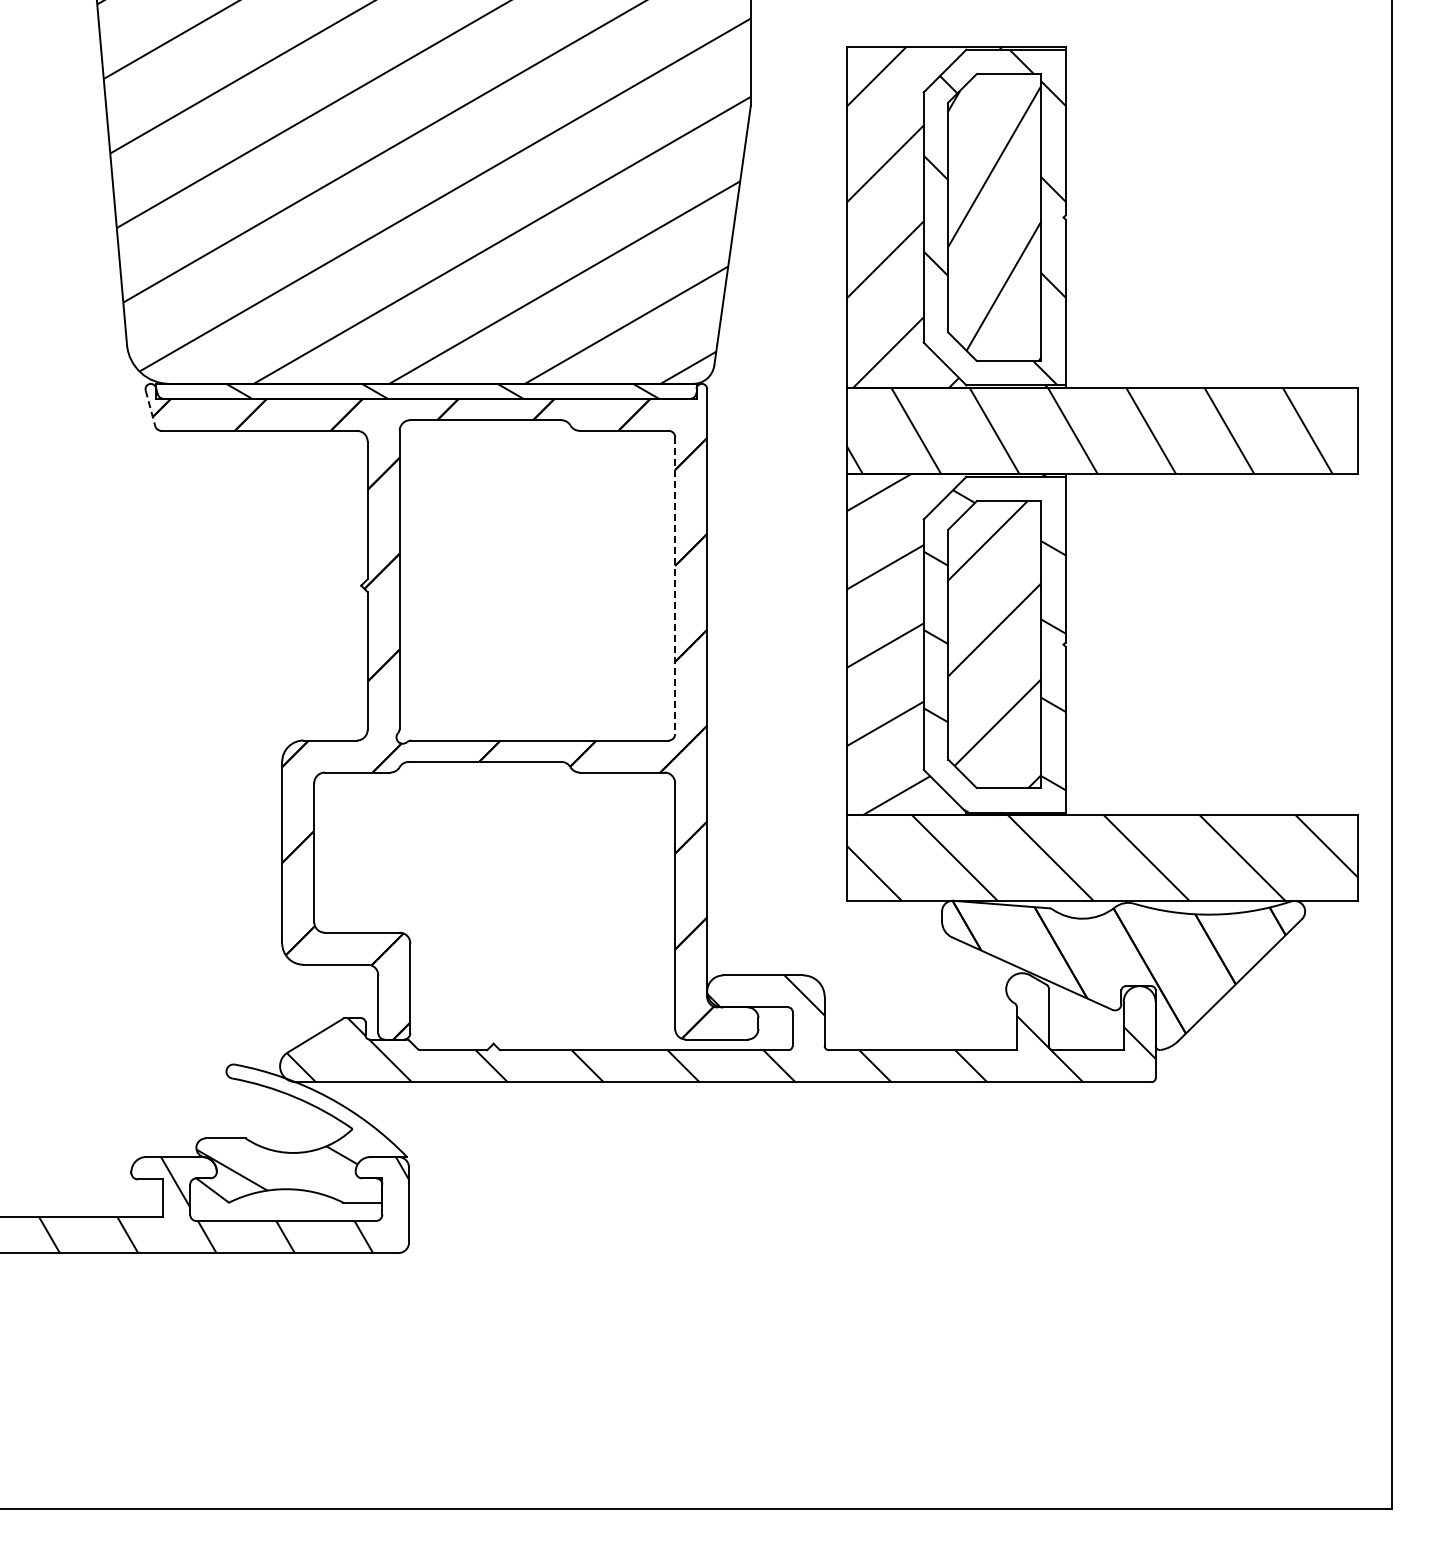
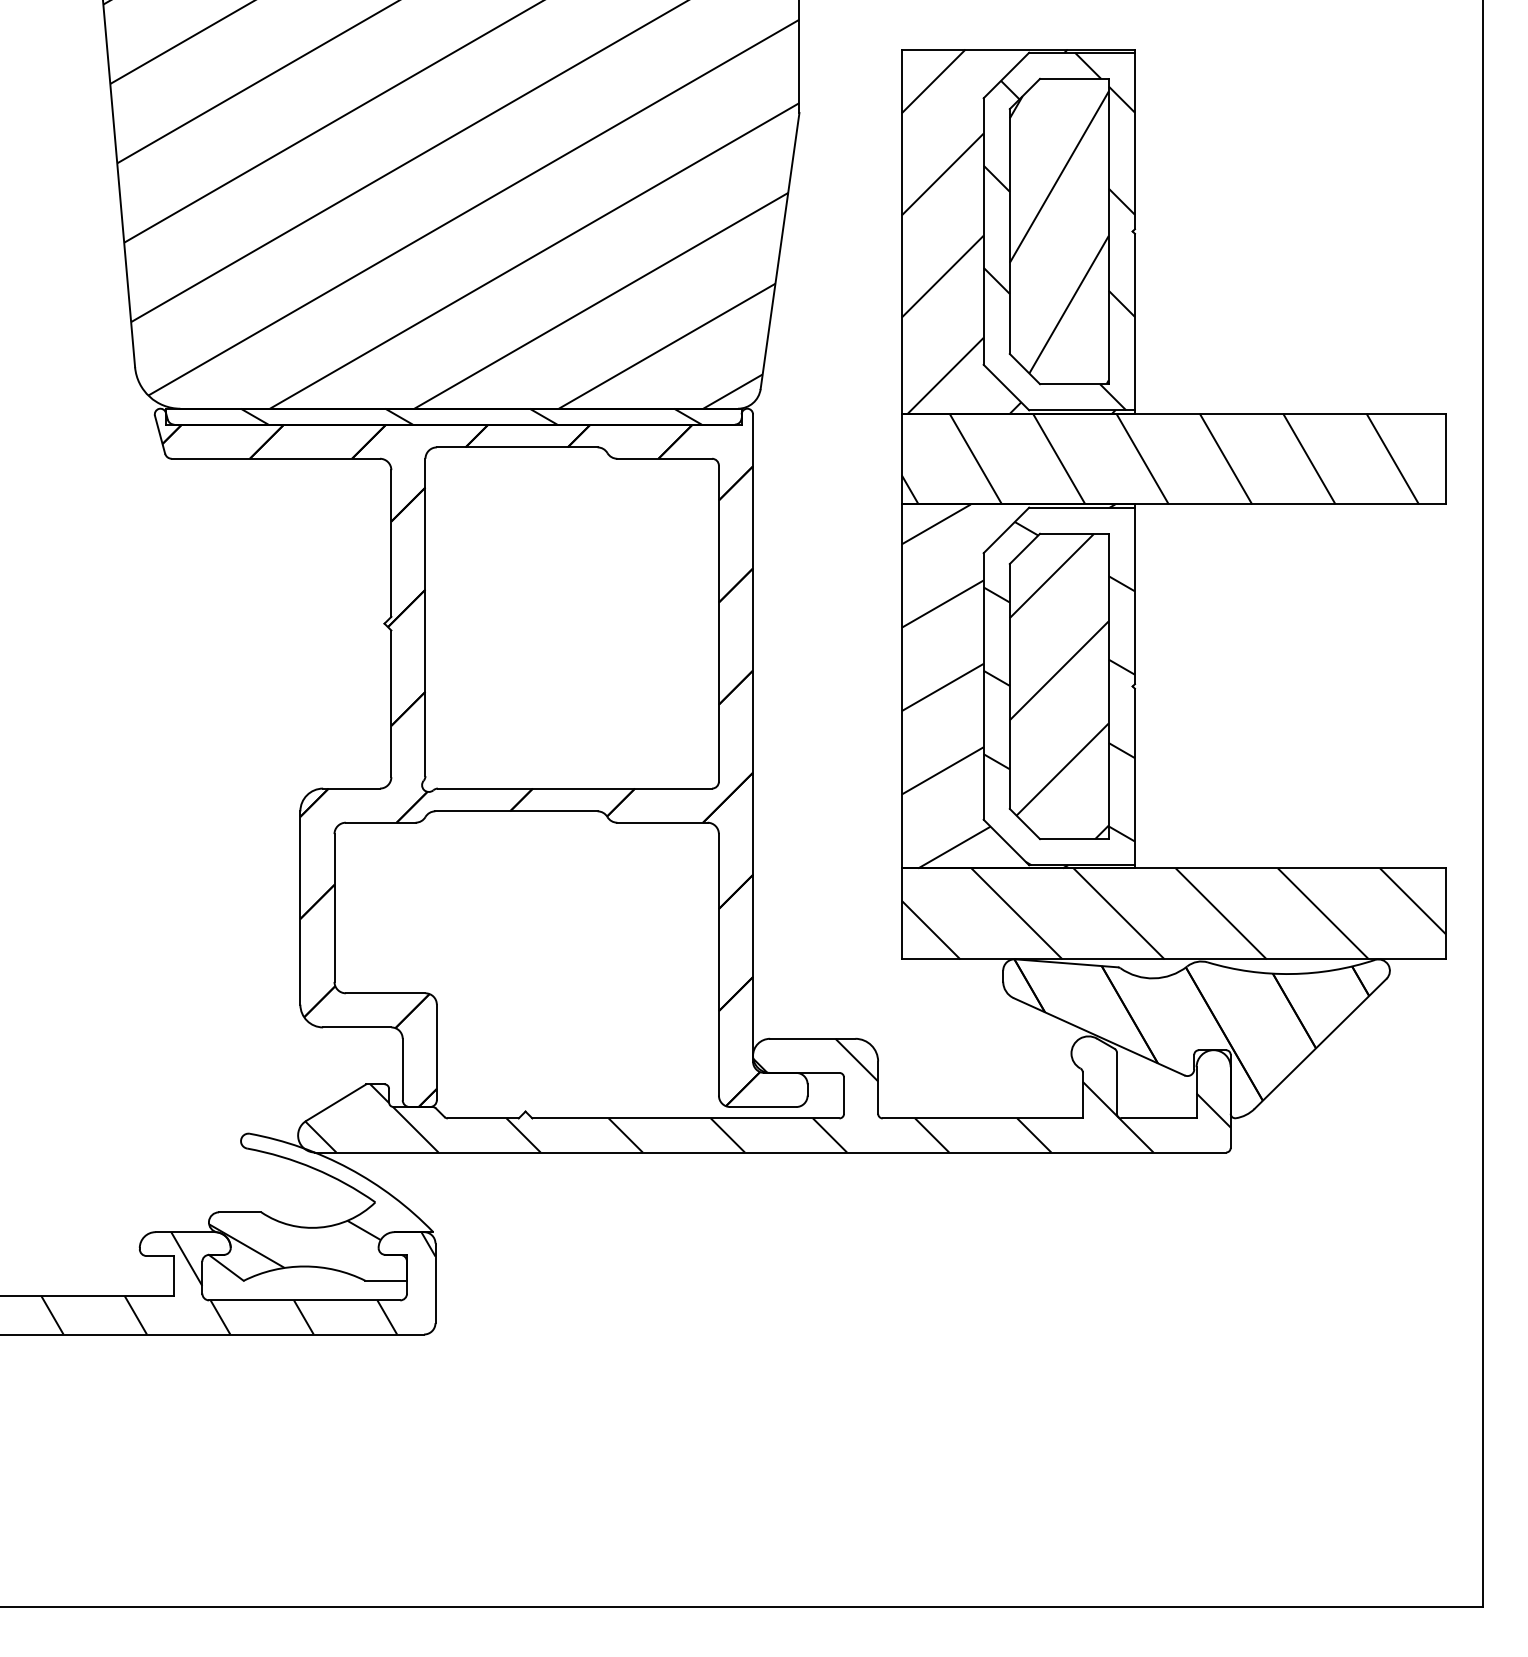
line: (150, 408) -> (160, 434), dashed -> solid
line: (675, 586) -> (719, 624), dashed -> solid

